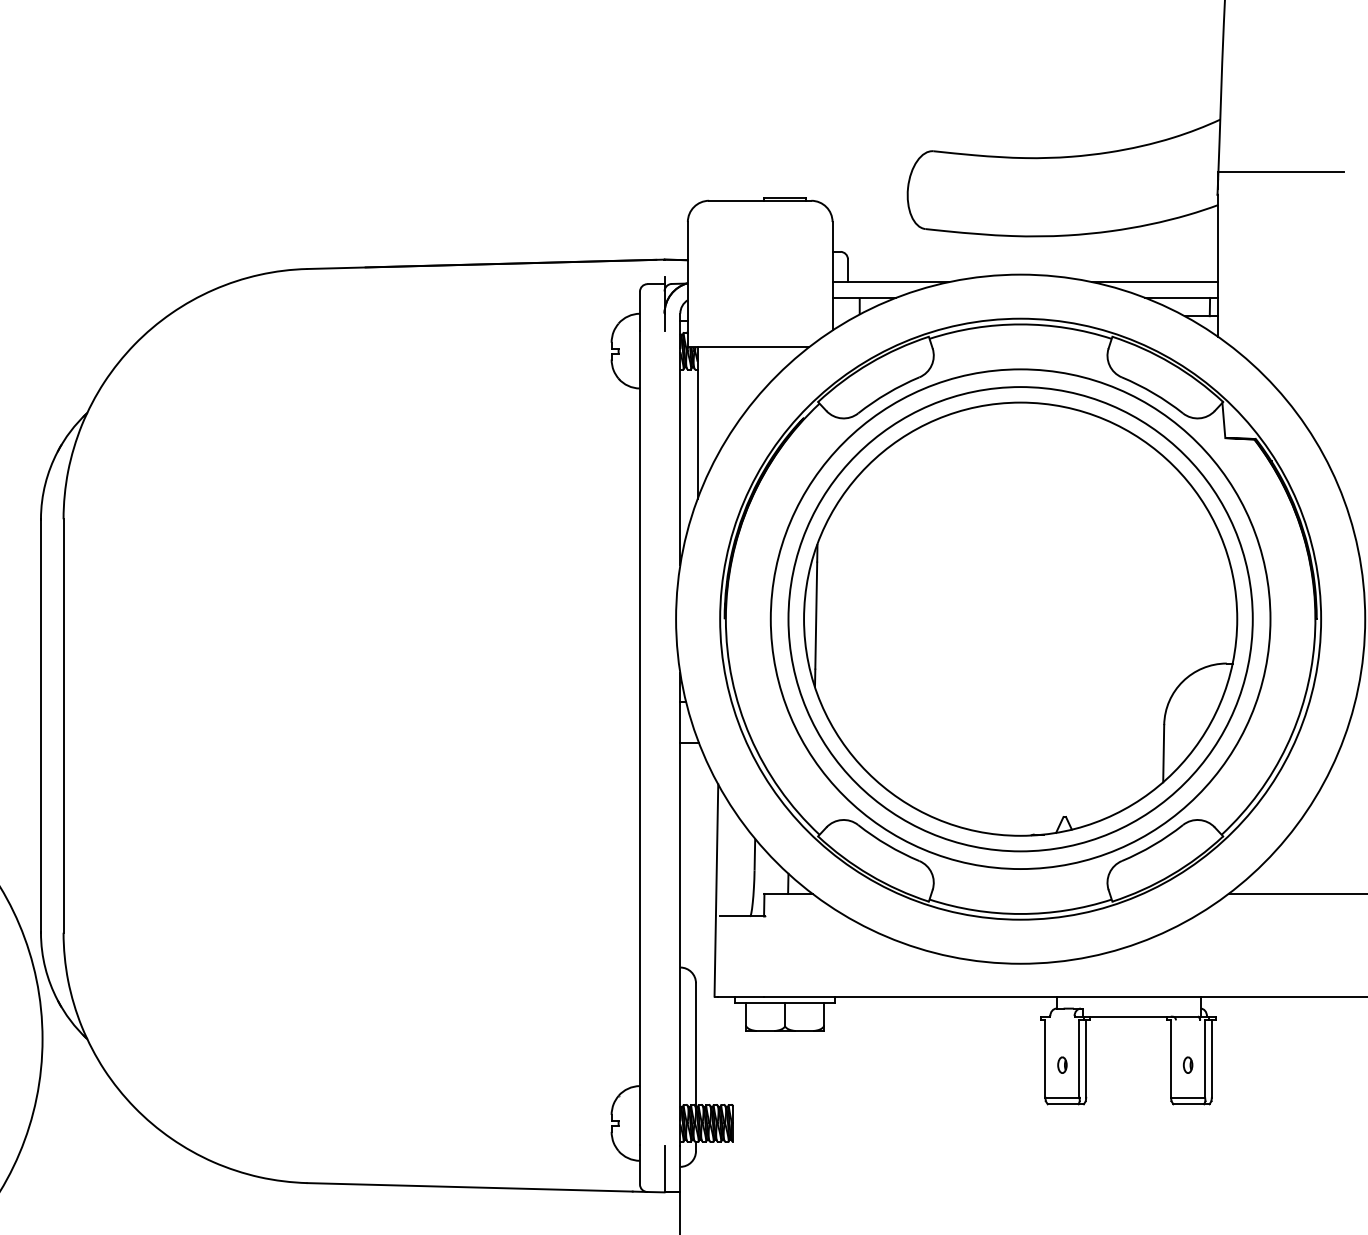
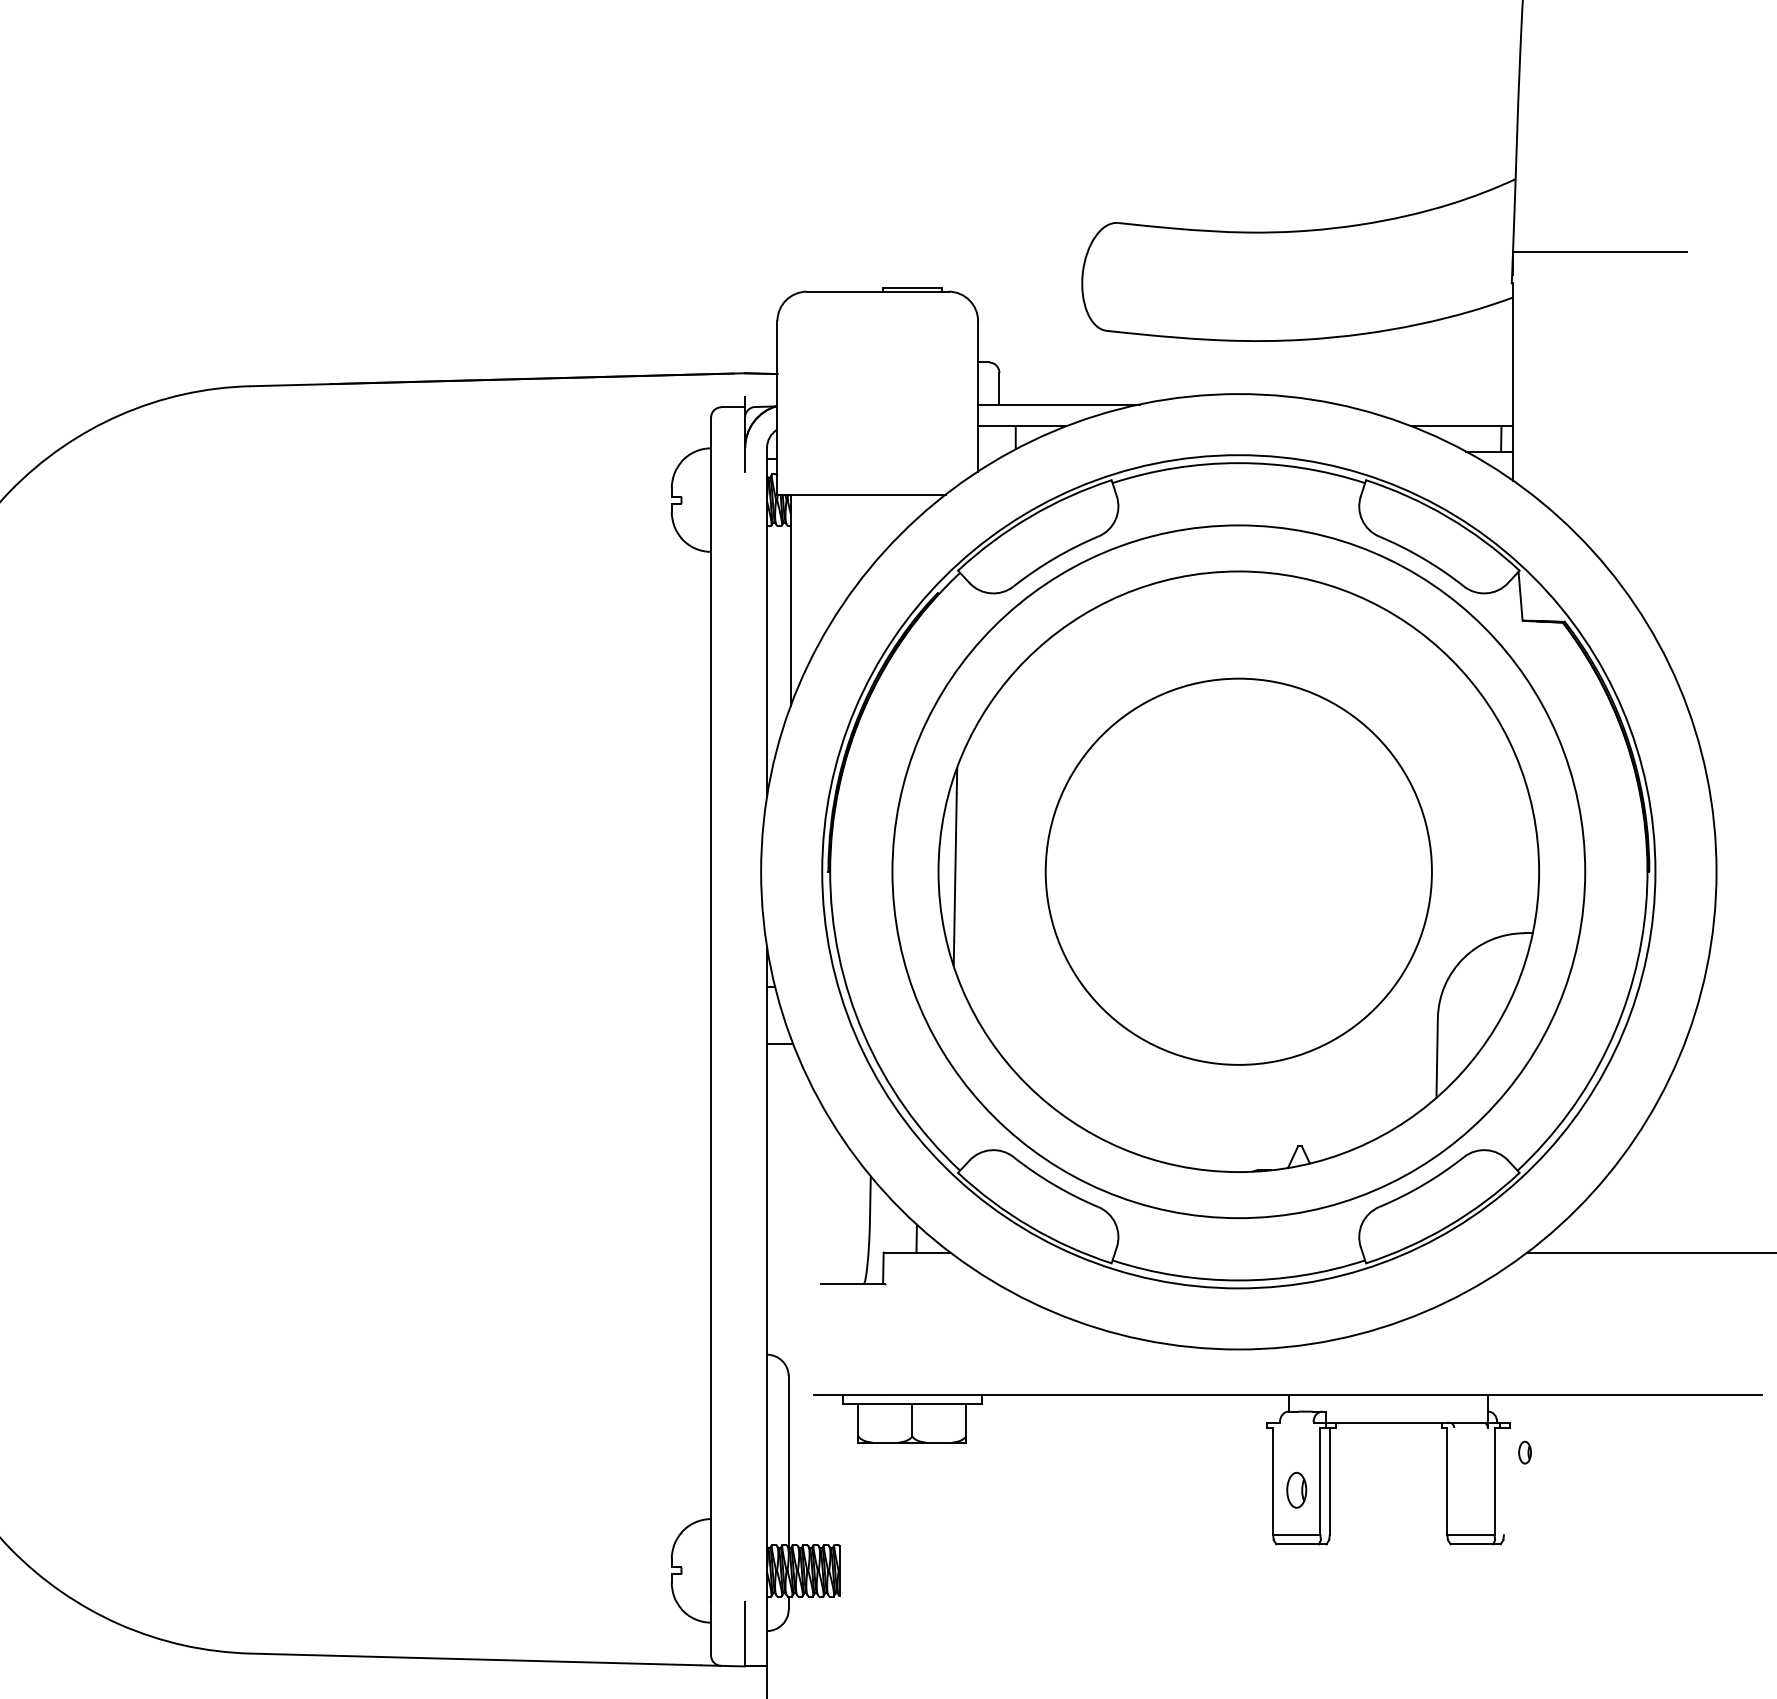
line: (1155, 282) -> (1425, 404), removed
circle: (1020, 619) -> (1238, 872), size x0.6
line: (716, 890) -> (817, 1247), removed
line: (1211, 1058) -> (1503, 1480), removed
part: (1062, 1064) -> (1296, 1489), size x1.6
part: (1187, 1064) -> (1524, 1451), moved

